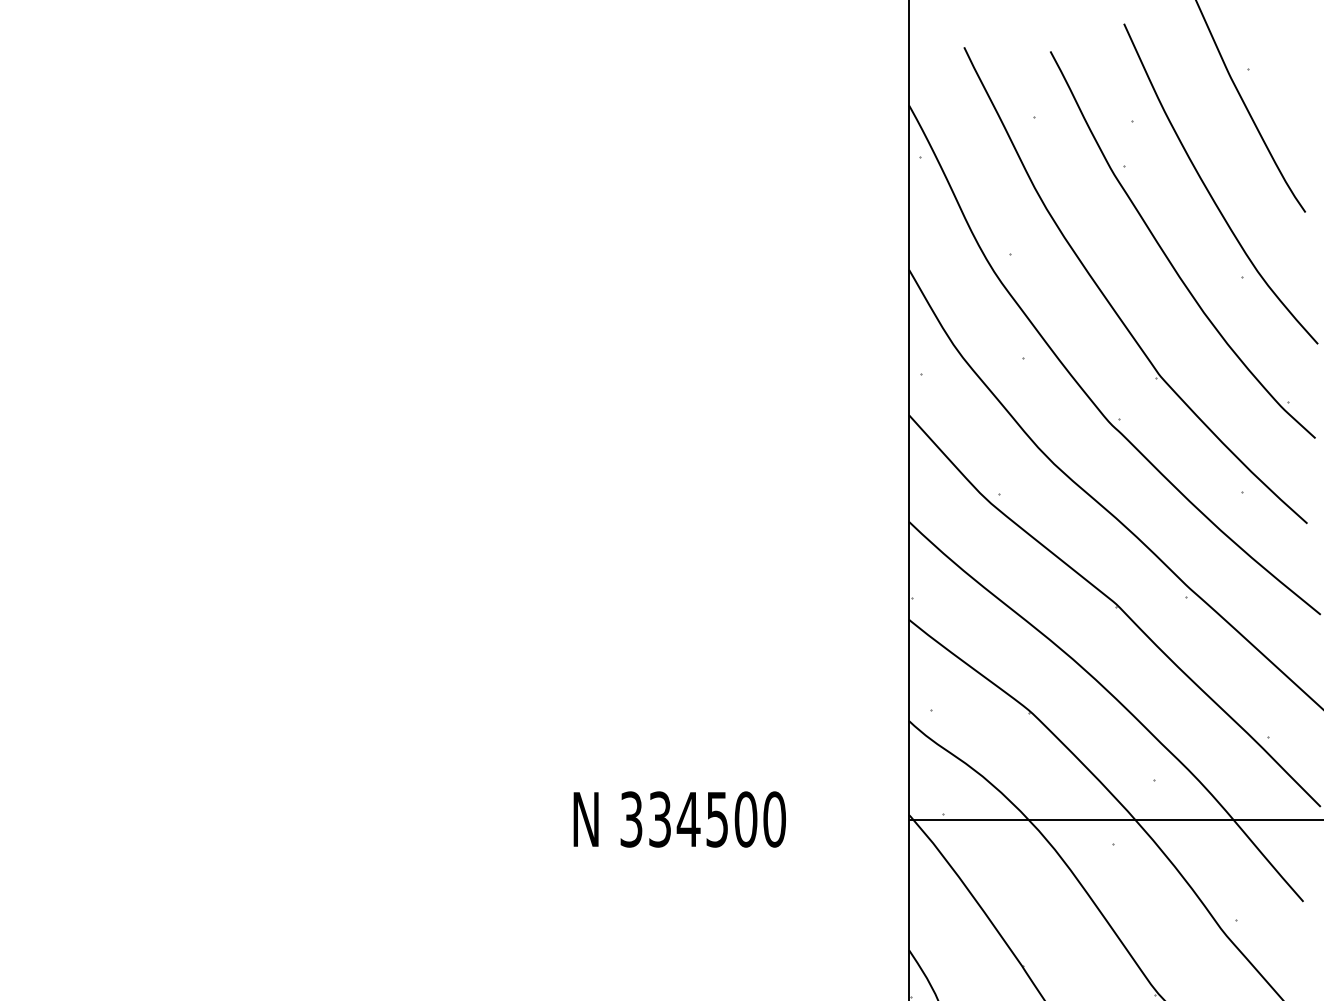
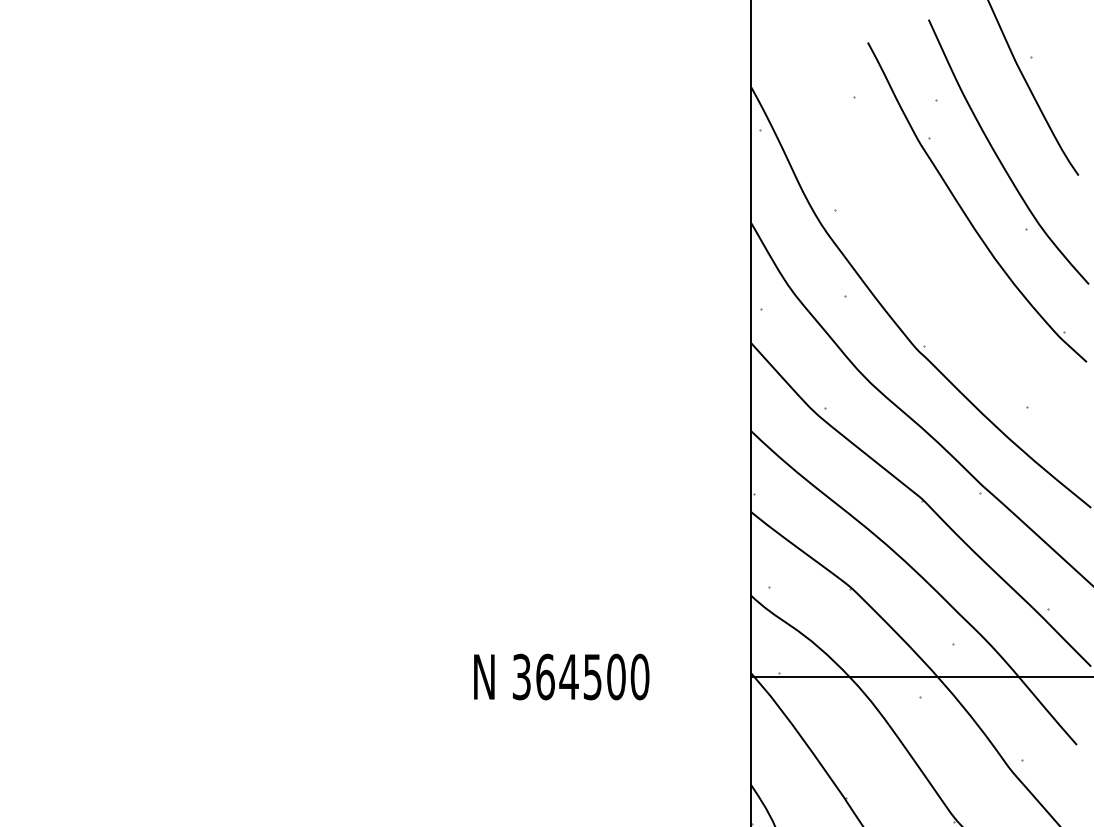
part: (1109, 301) -> (916, 249), removed
text: (660, 819) -> (545, 677), 334500 -> 364500

